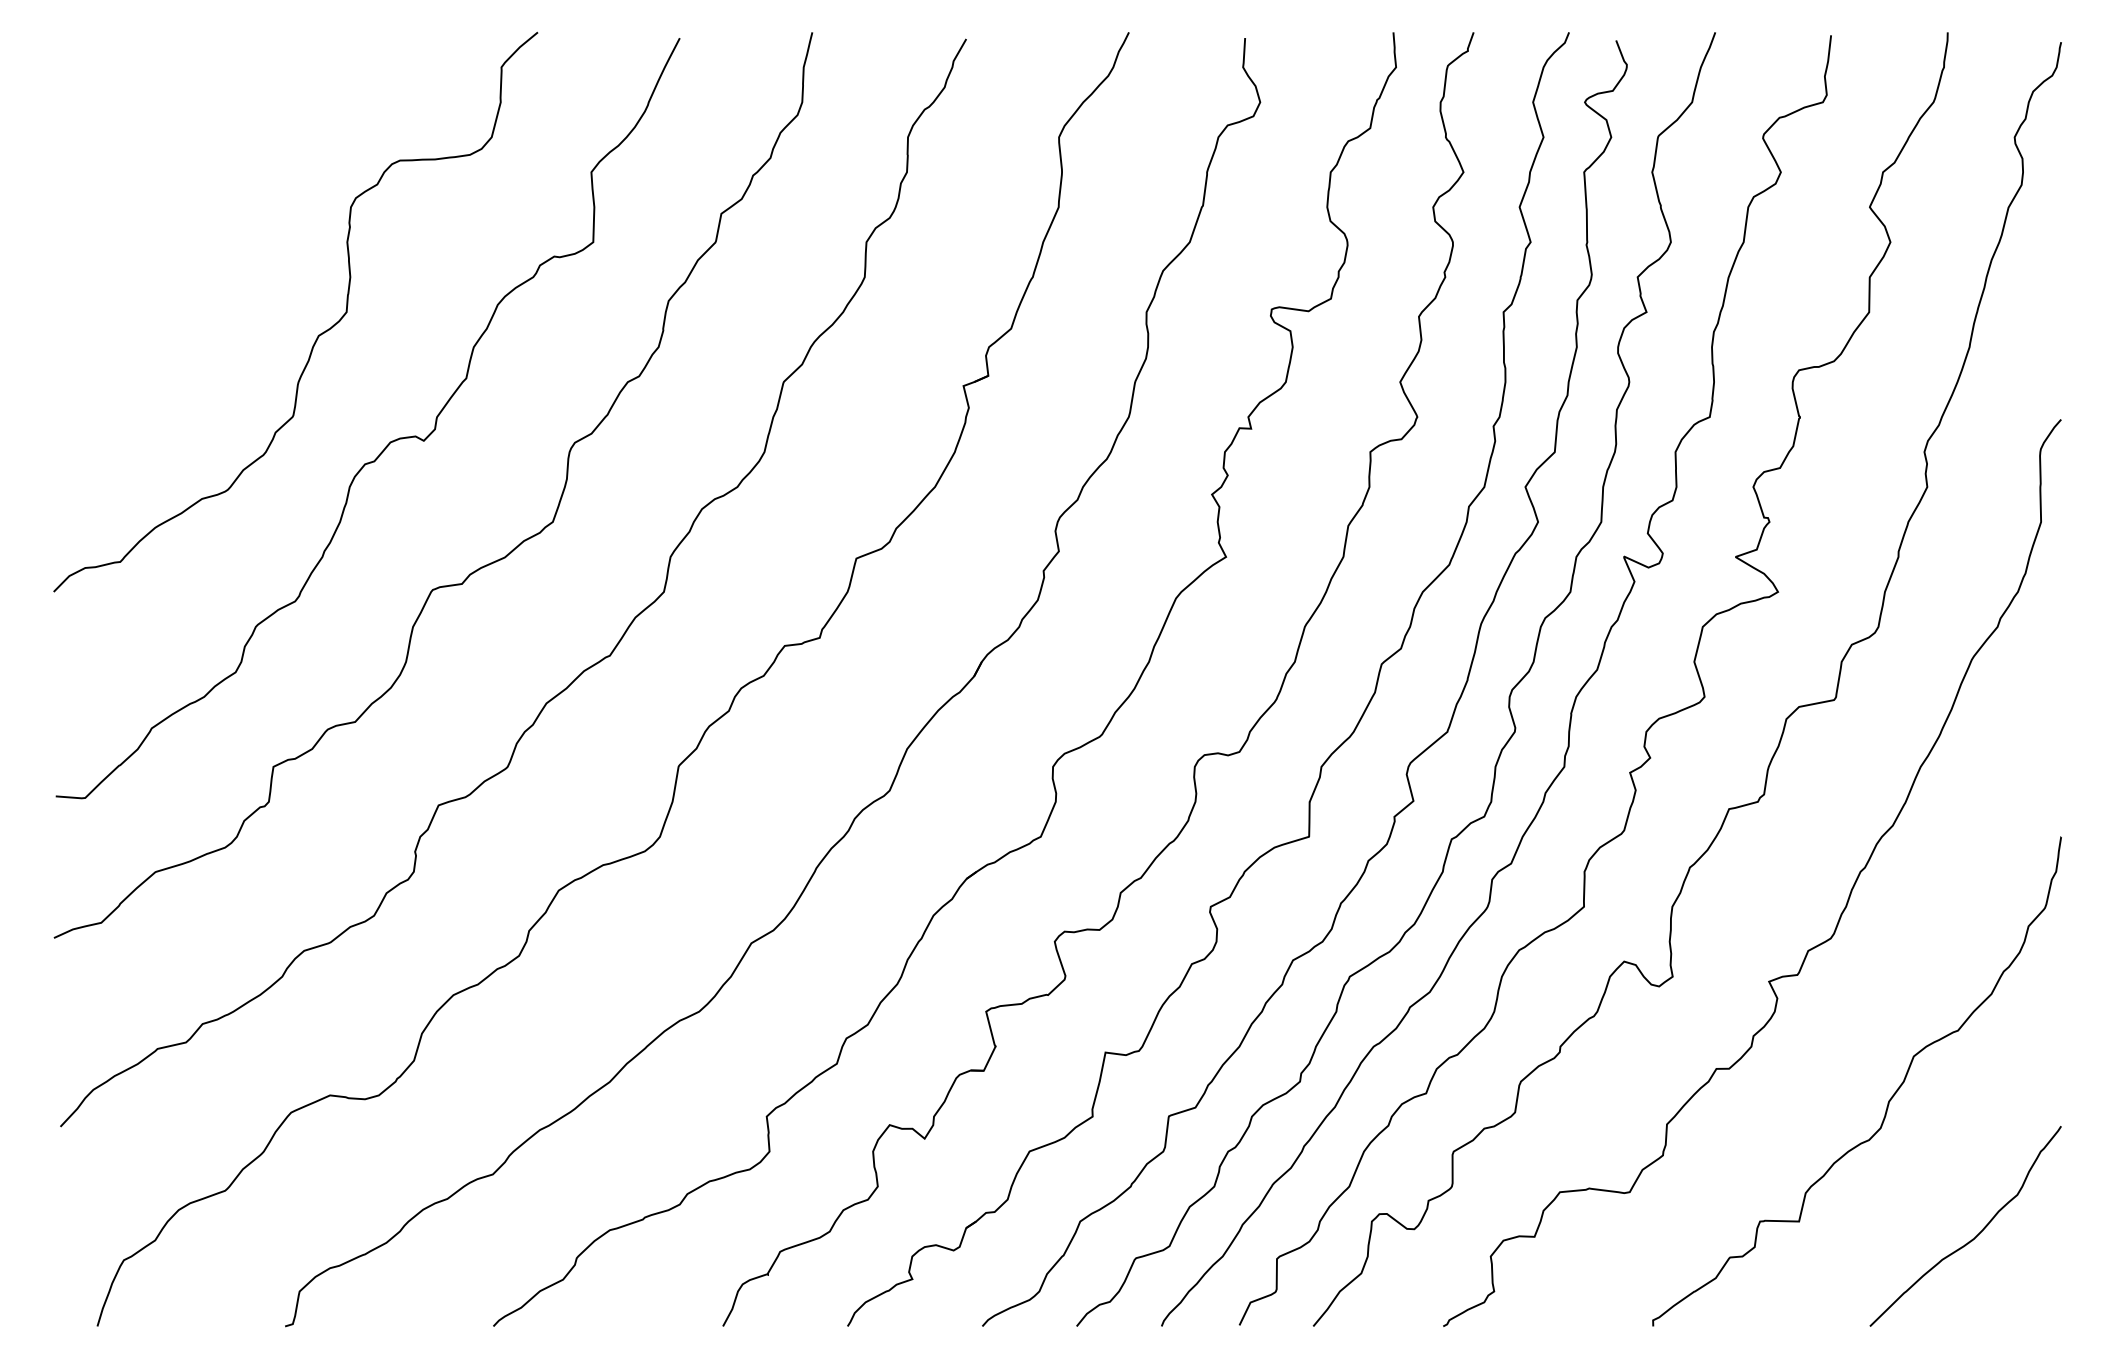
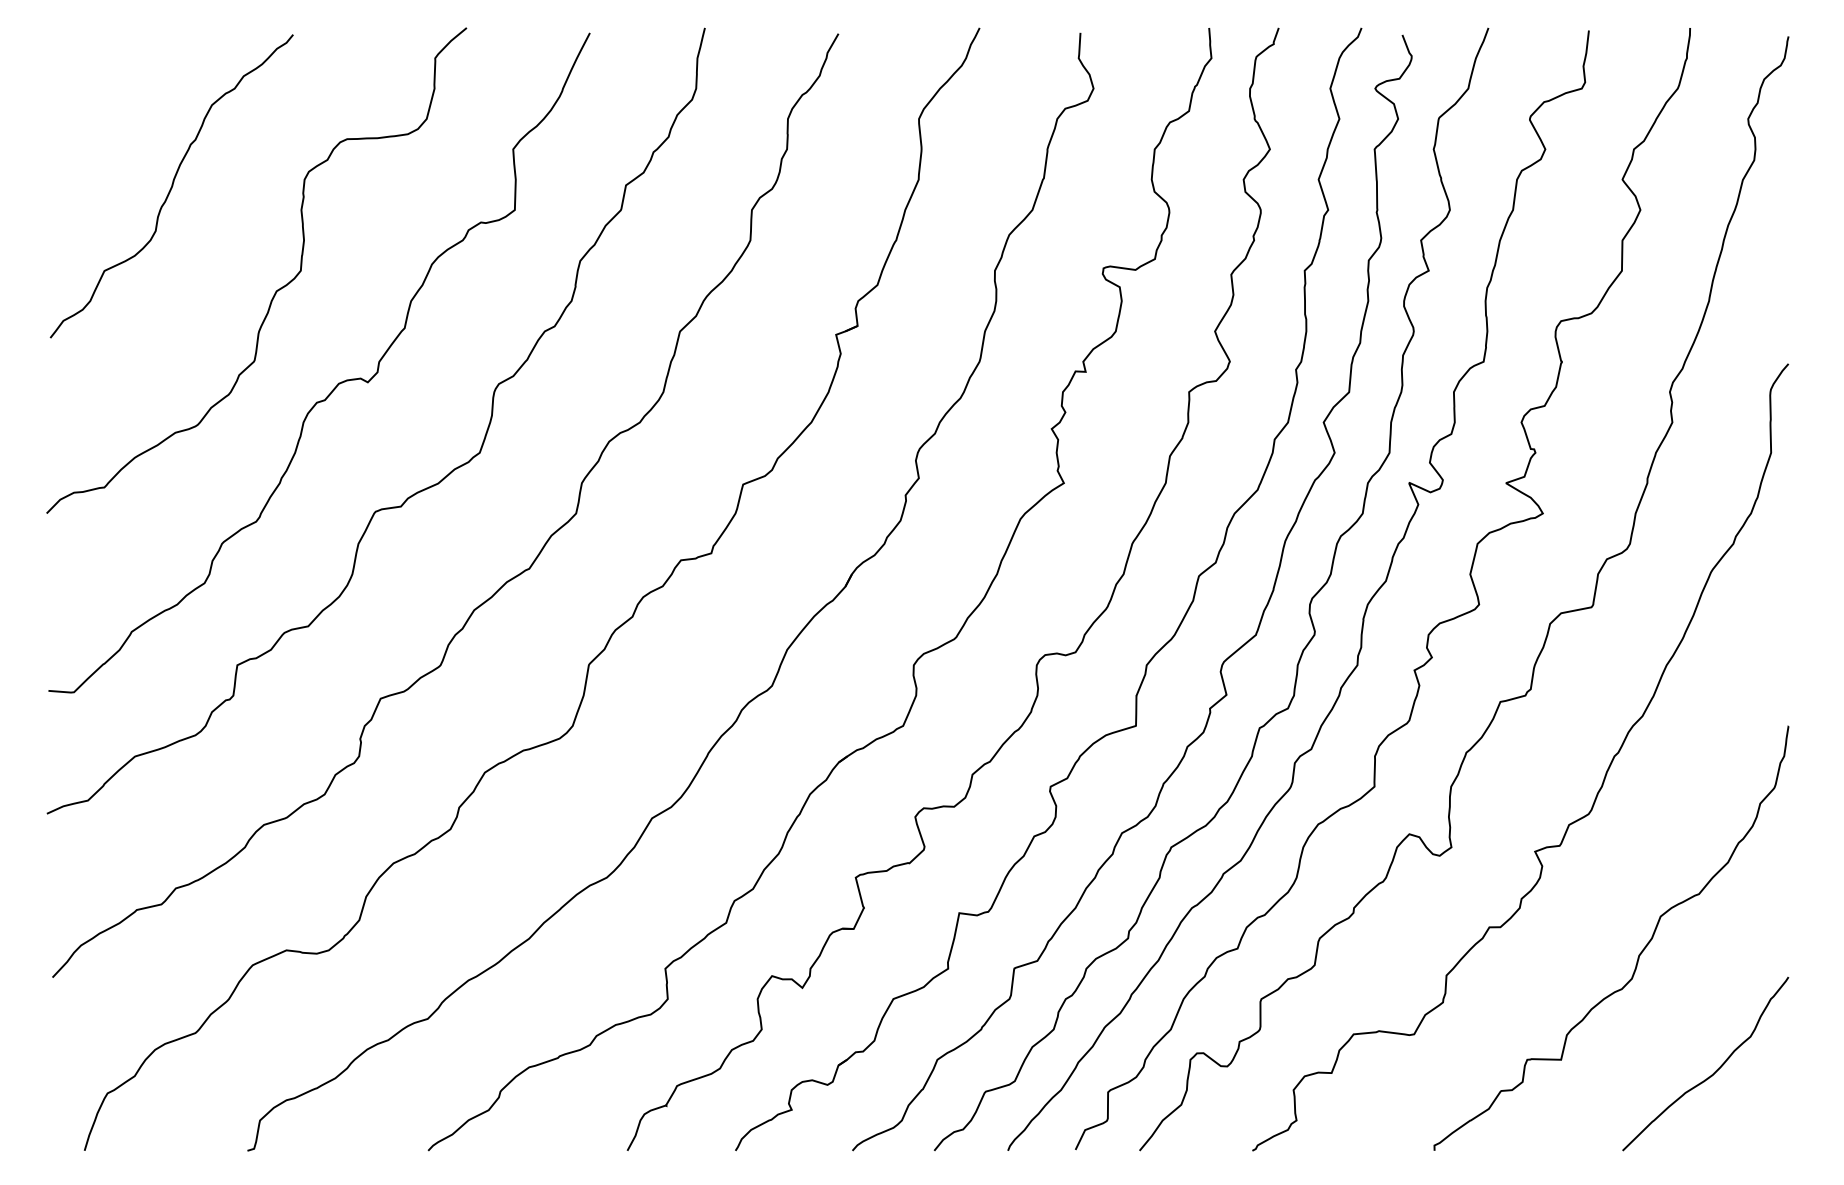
curve: (197, 214) -> (171, 185), added

